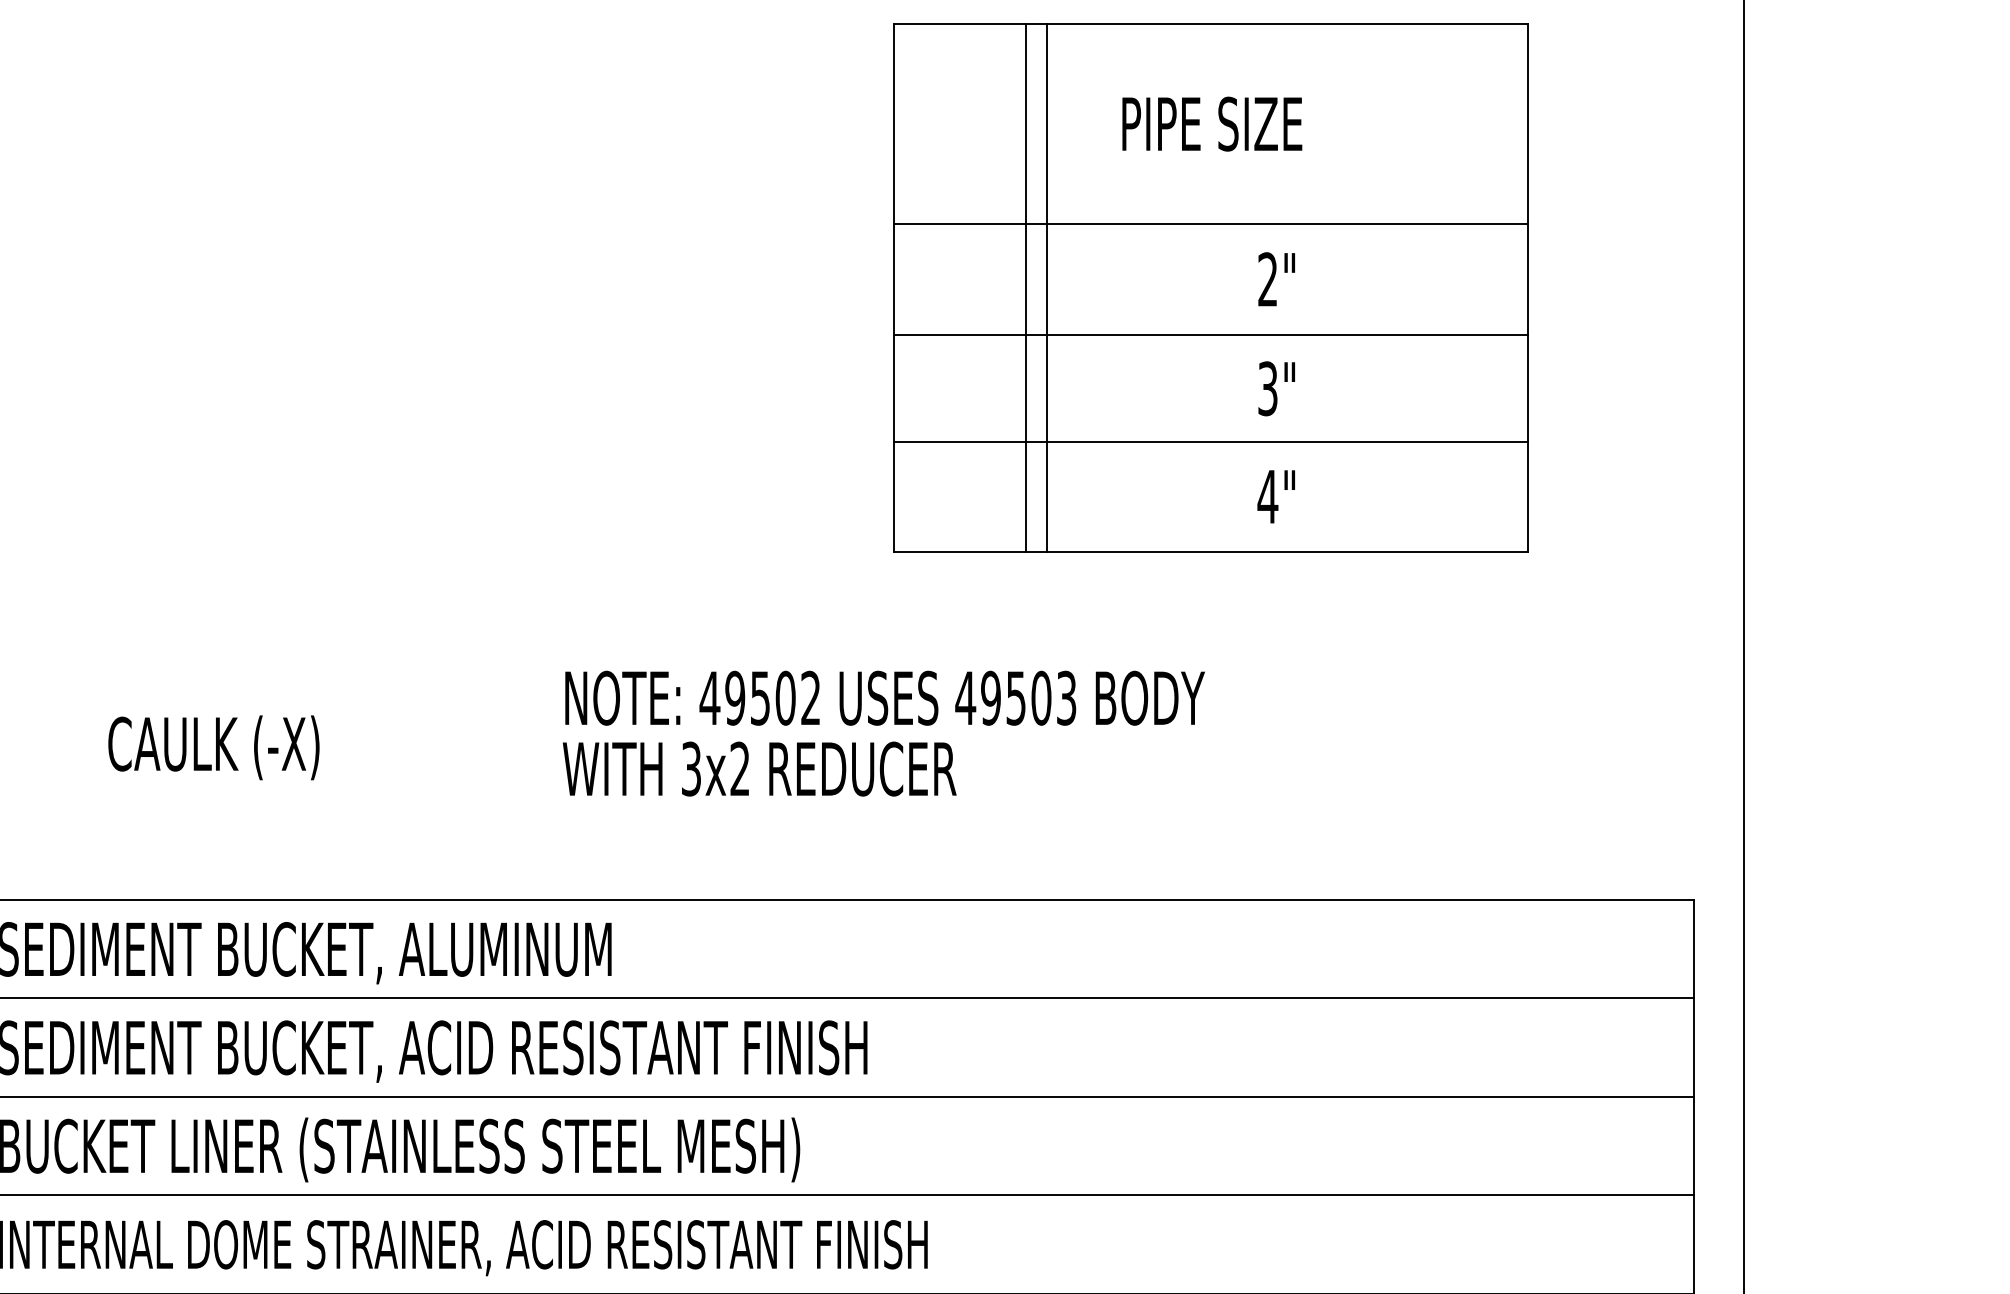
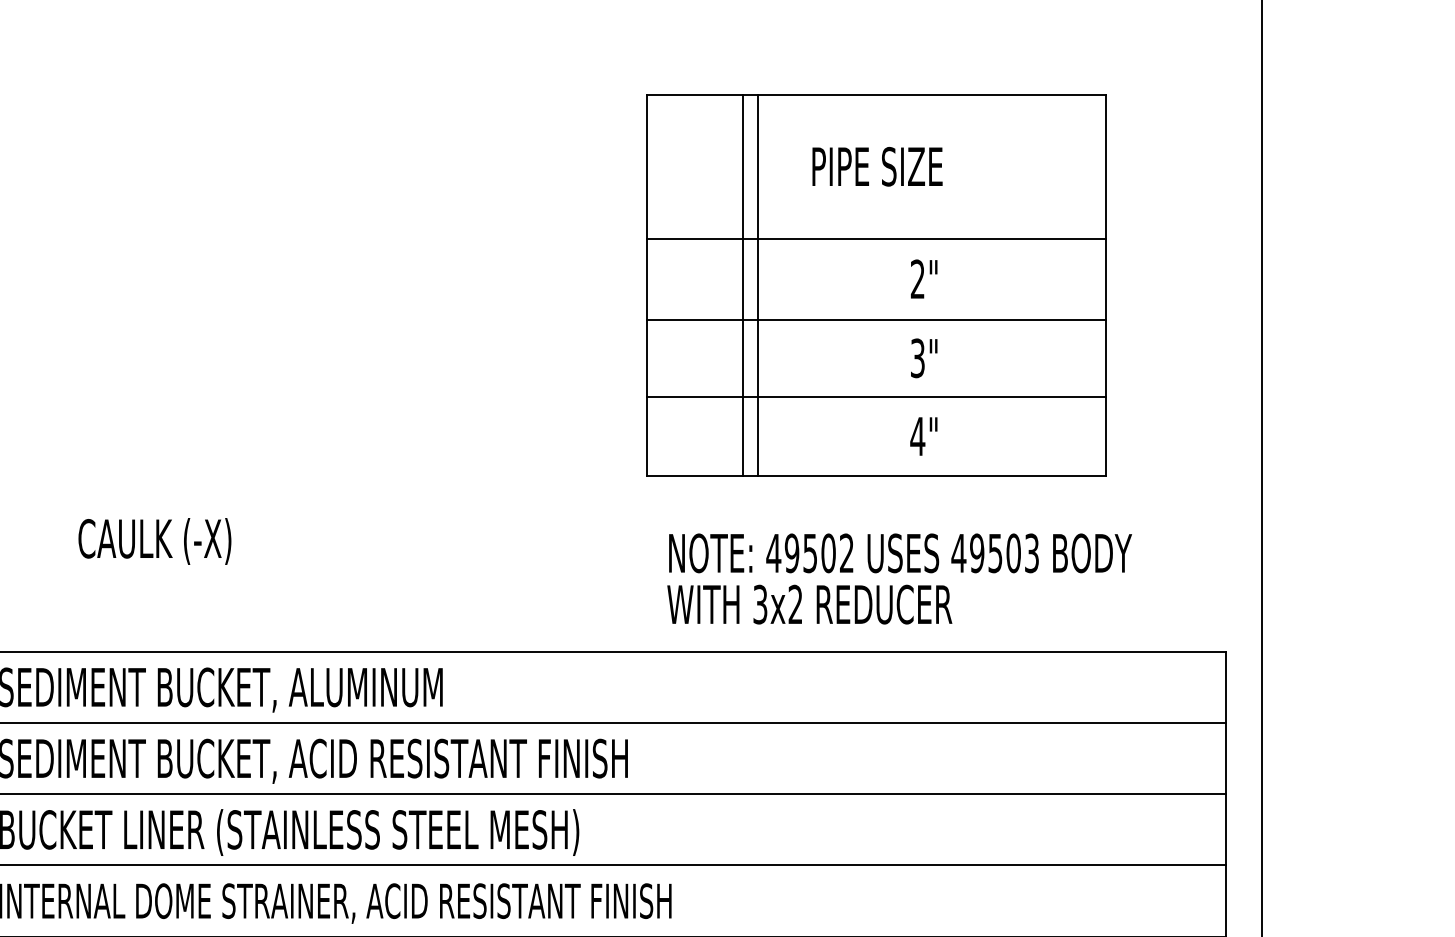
part: (1210, 287) -> (876, 285), moved
text: (883, 733) -> (899, 578), moved

